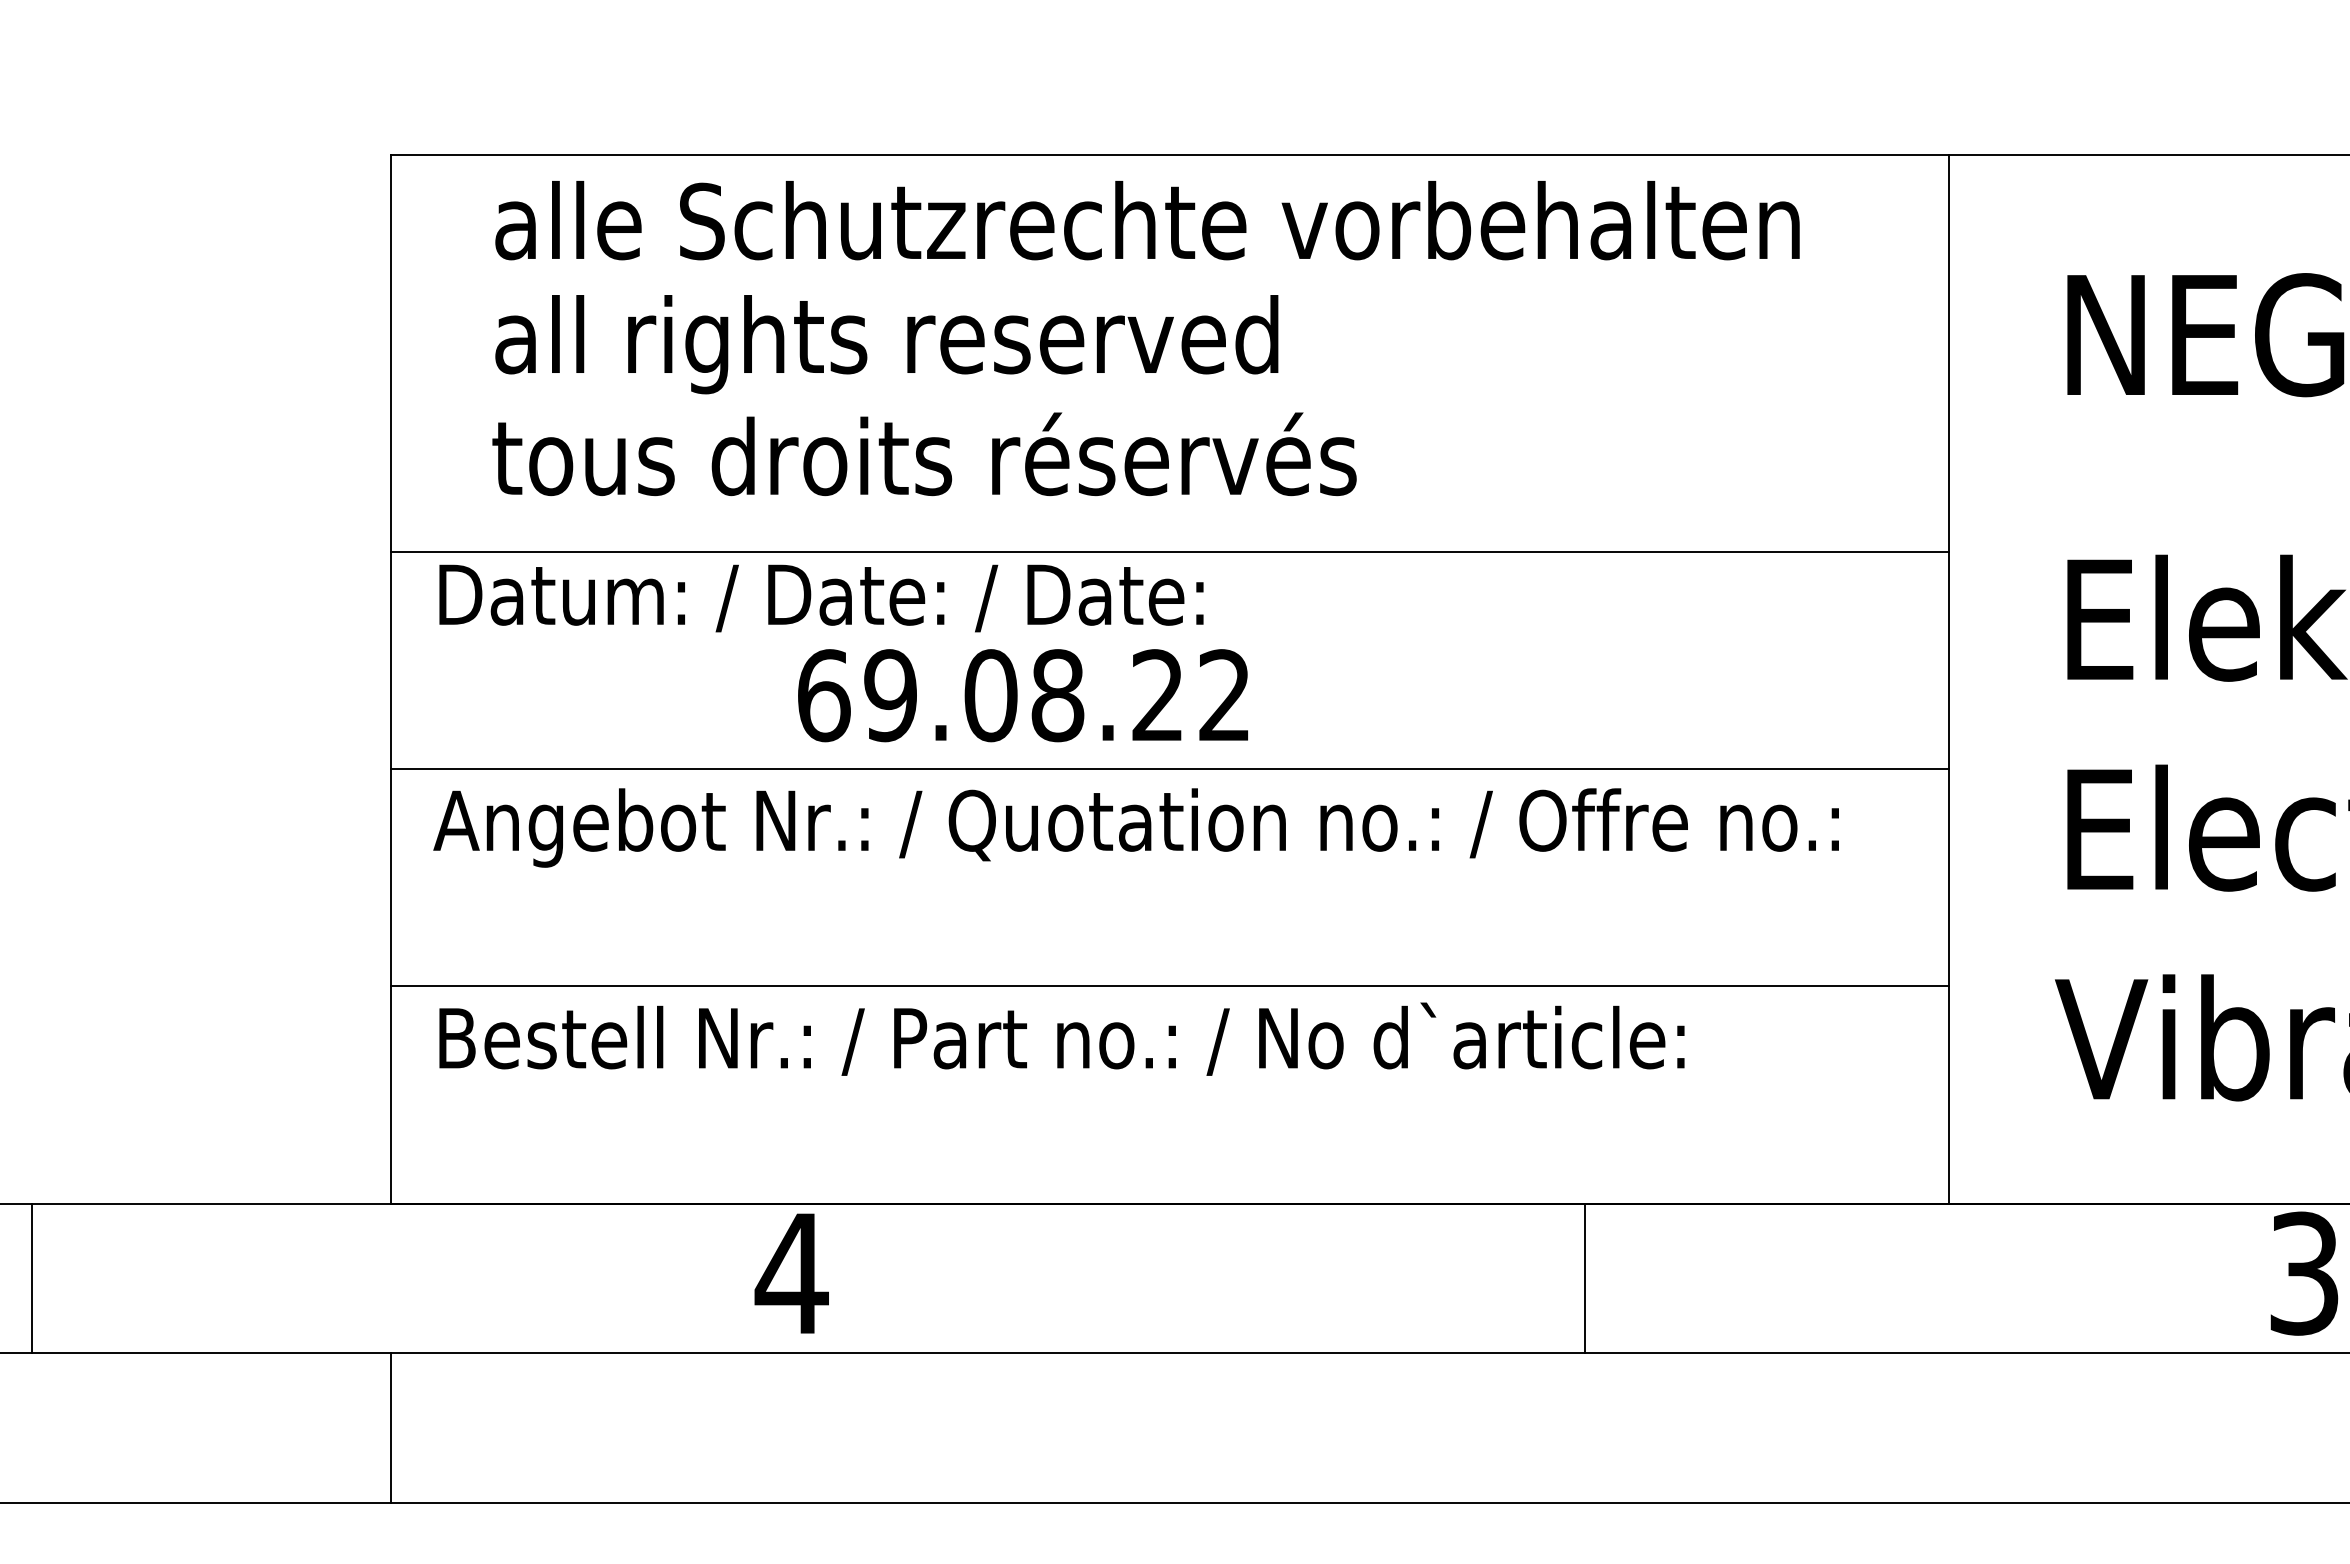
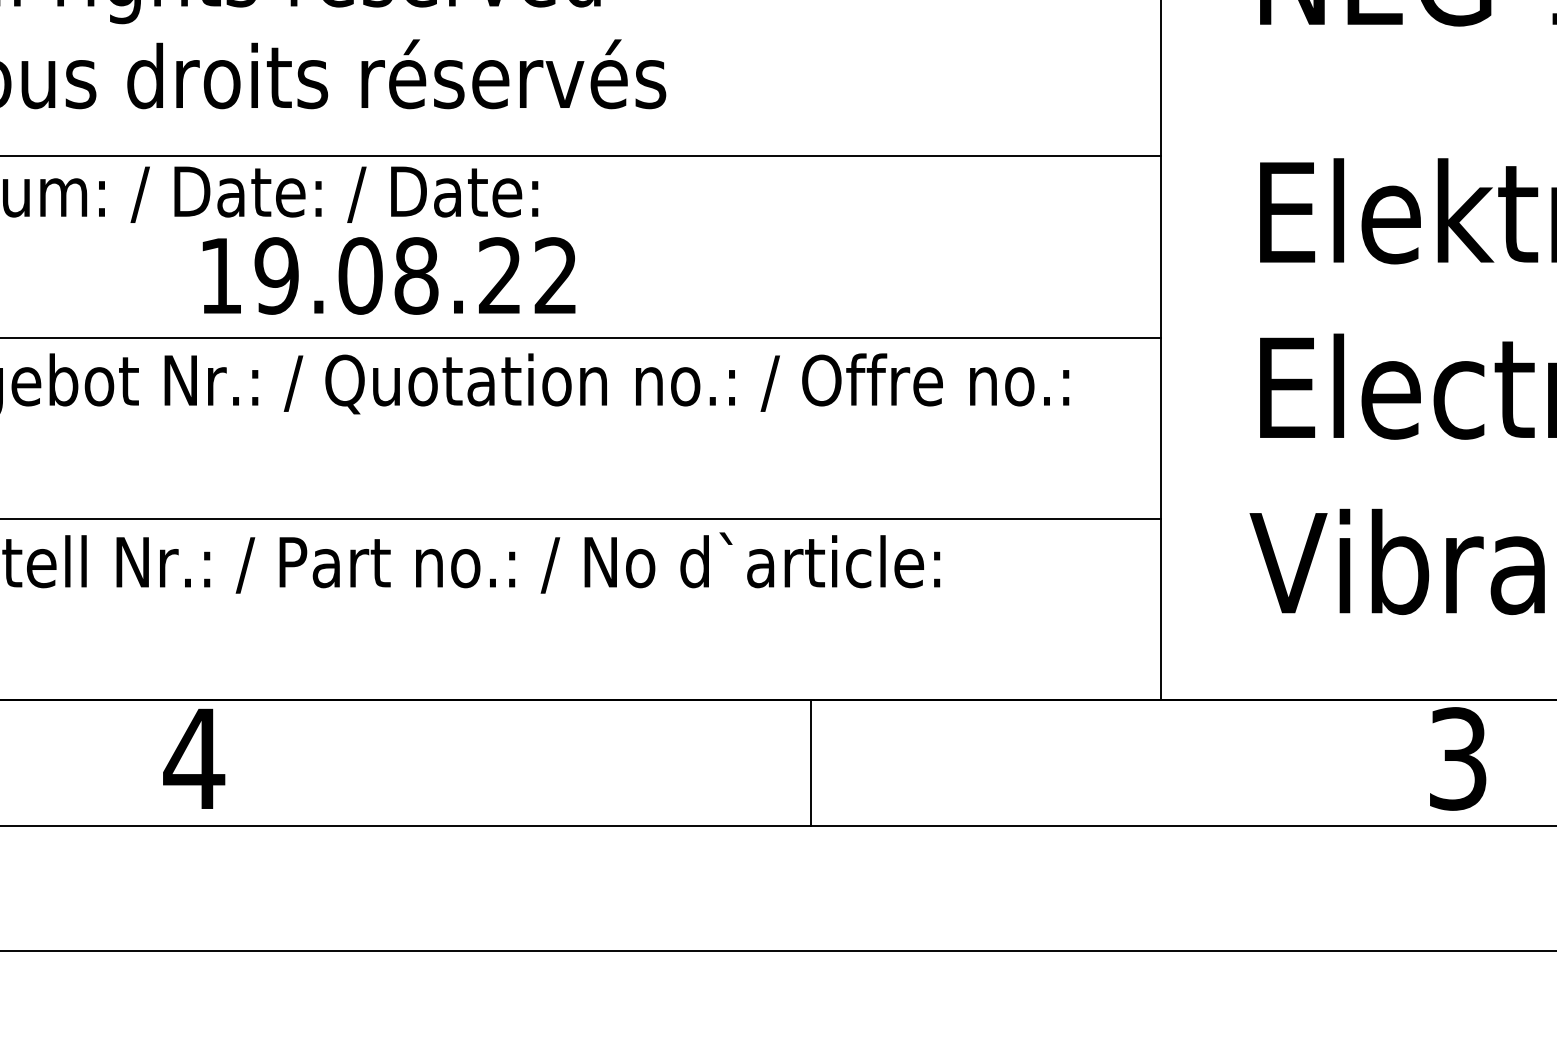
text: (824, 695) -> (221, 275), 69.08.22 -> 19.08.22
line: (1585, 1278) -> (810, 762), moved

